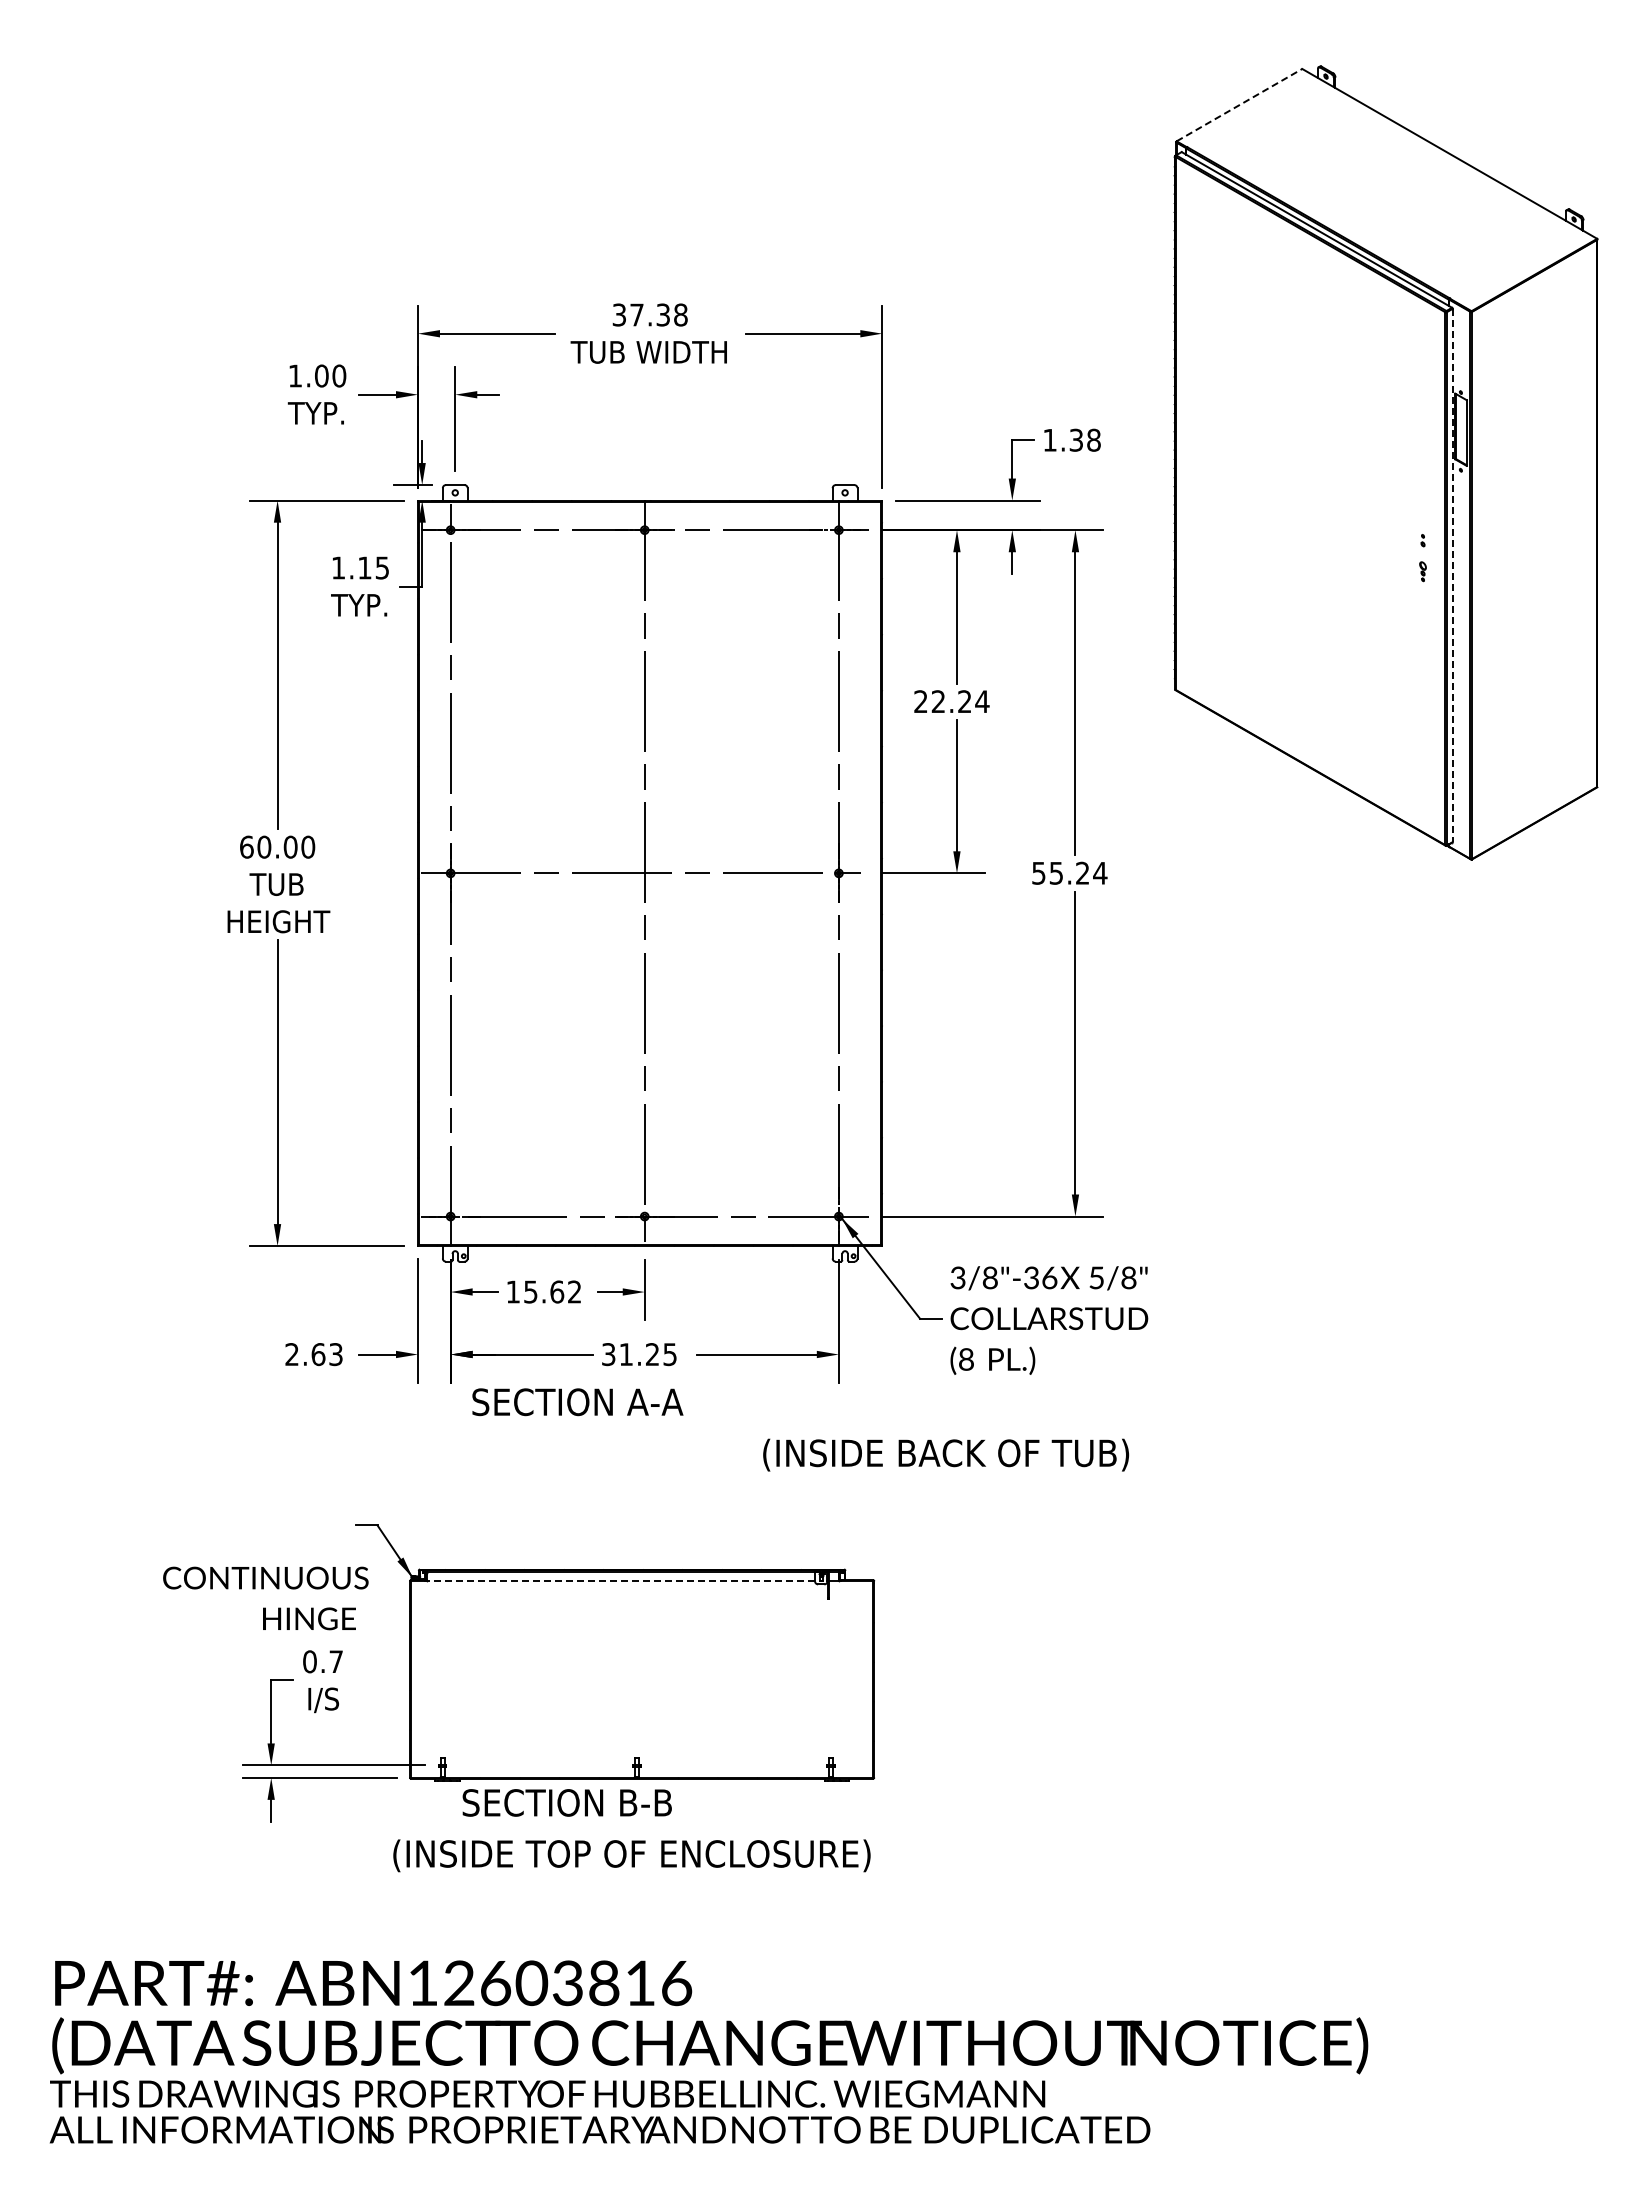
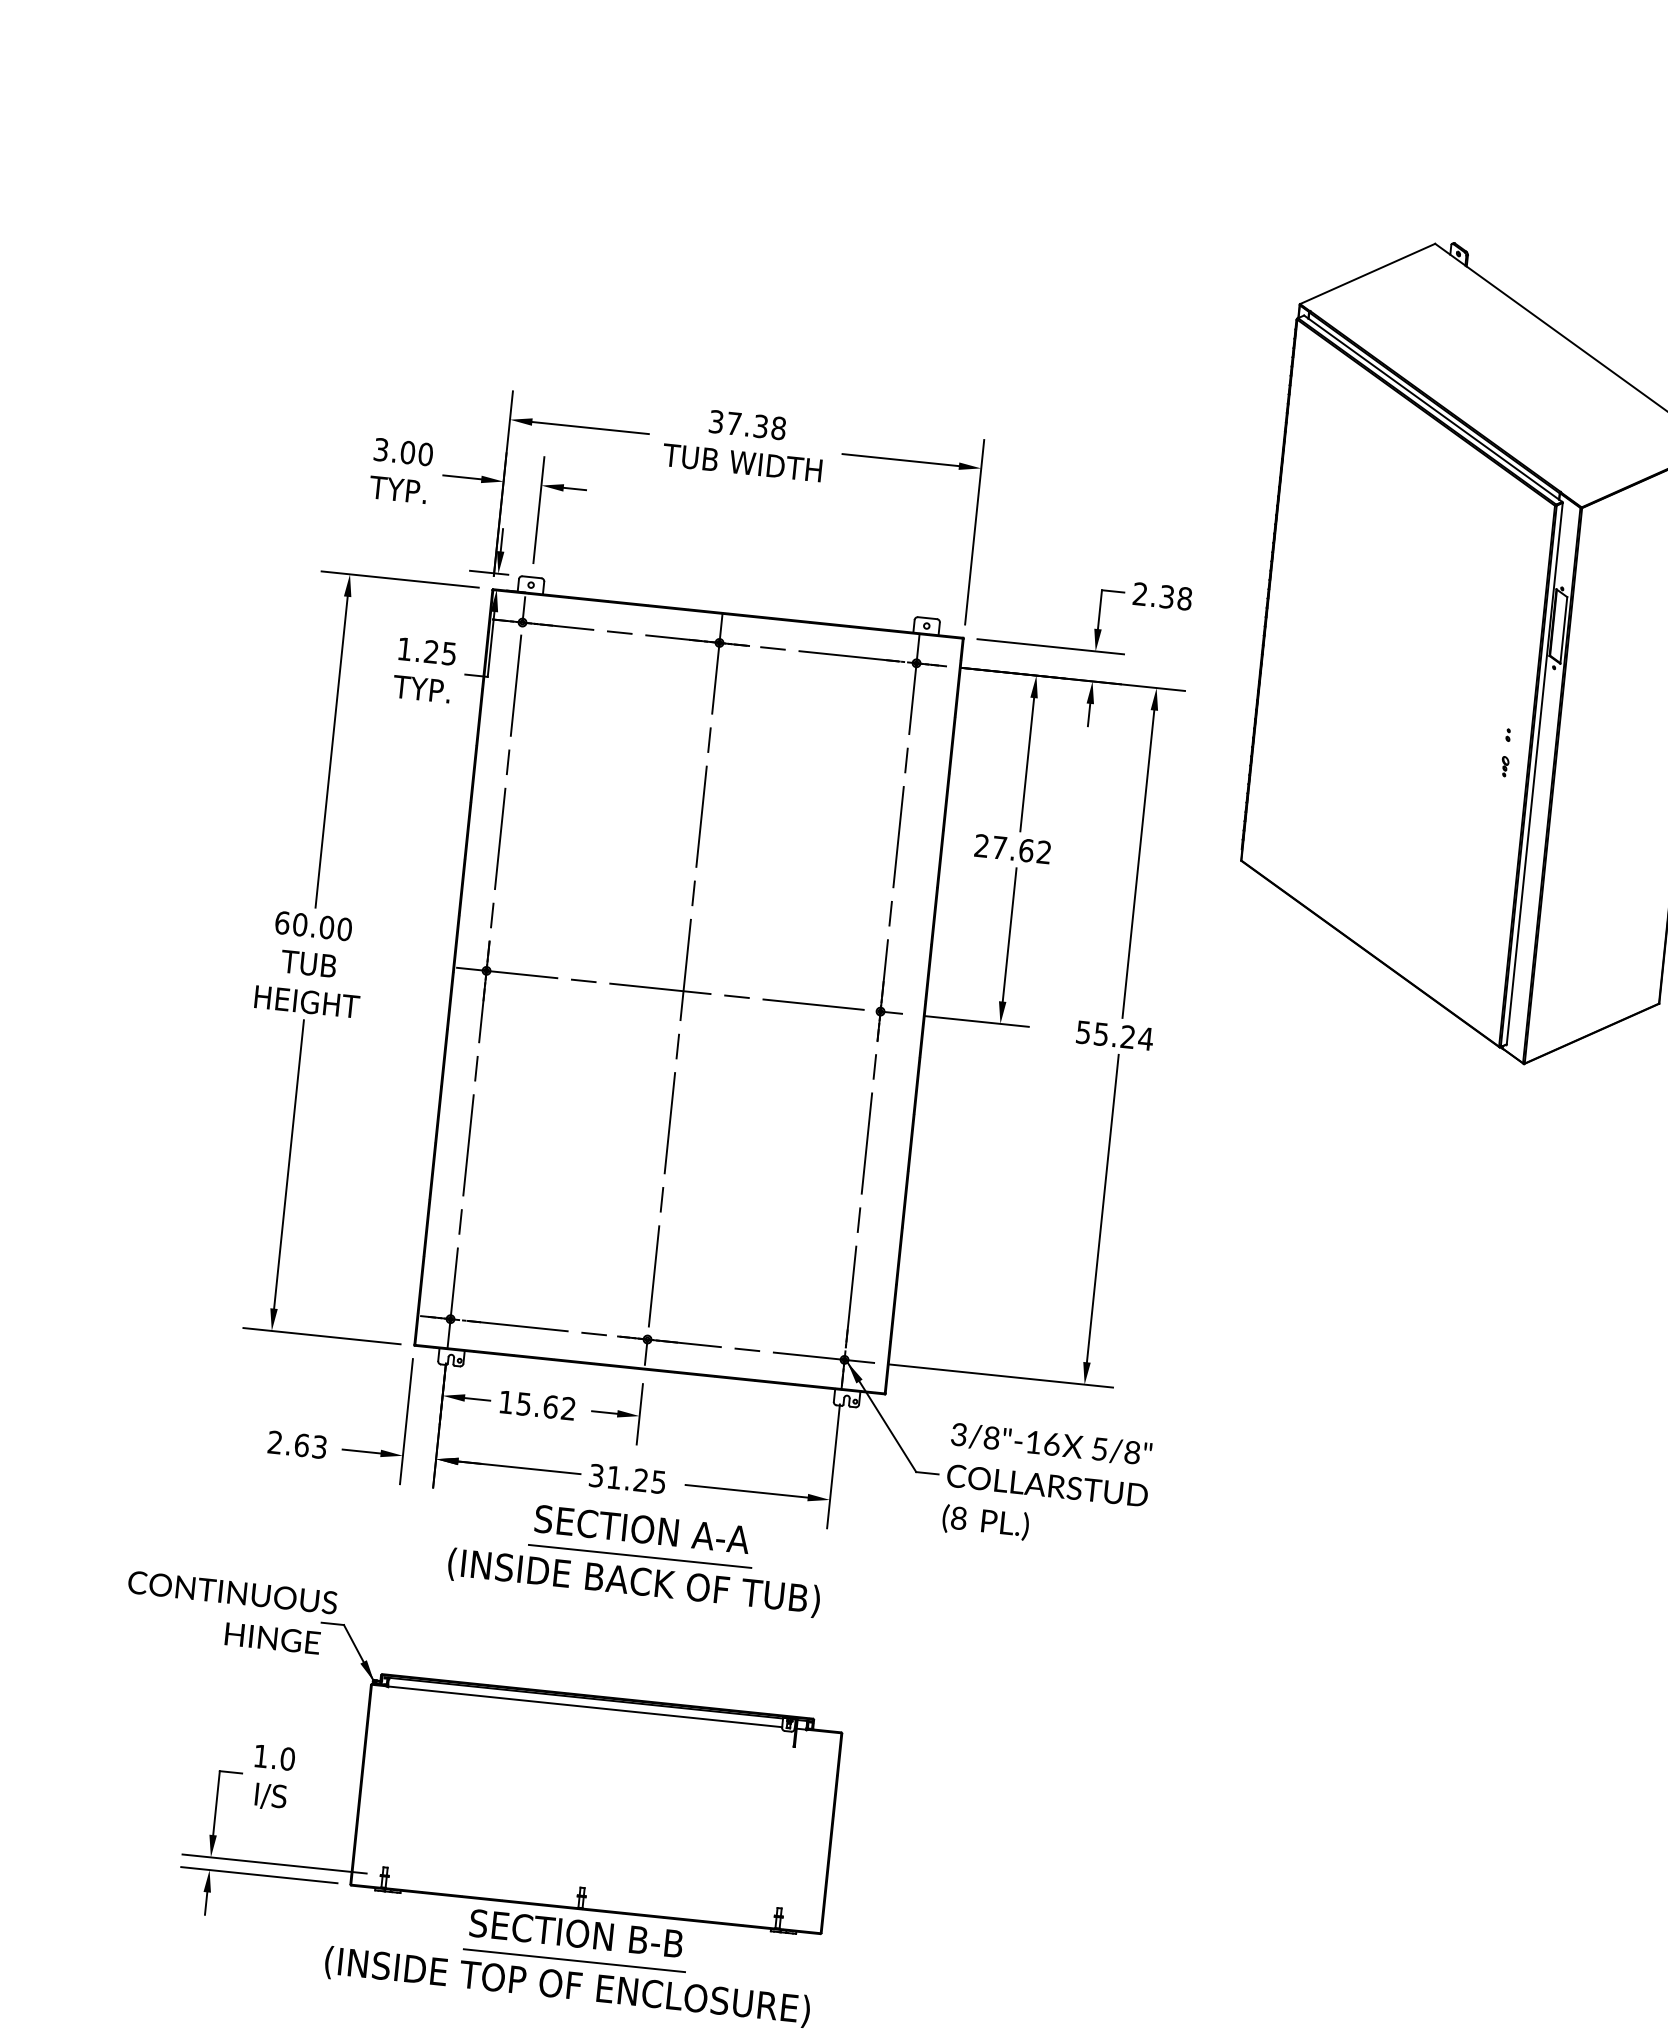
line: (1239, 104) -> (1367, 273), dashed -> solid
text: (294, 375) -> (380, 449), 1.00 -> 3.00
text: (1049, 439) -> (1139, 593), 1.38 -> 2.38
text: (364, 567) -> (431, 651), 1.15 -> 1.25
line: (1452, 575) -> (1534, 773), dashed -> solid
text: (960, 701) -> (1022, 849), 22.24 -> 27.62
text: (1031, 1277) -> (1033, 1441), 3/8"-36 -> 3/8"-16
text: (577, 1402) -> (642, 1529), moved
line: (658, 1428) -> (639, 1556), added
text: (946, 1454) -> (634, 1582), moved
line: (620, 1580) -> (584, 1706), dashed -> solid
text: (265, 1598) -> (230, 1613), moved
text: (323, 1661) -> (274, 1757), 0.7 -> 1.0
text: (566, 1802) -> (575, 1933), moved
line: (636, 1829) -> (574, 1960), added

